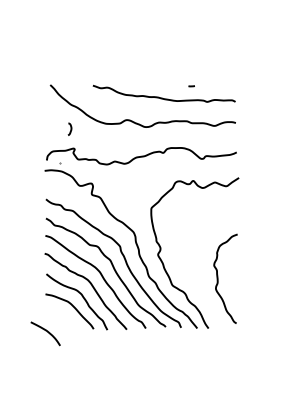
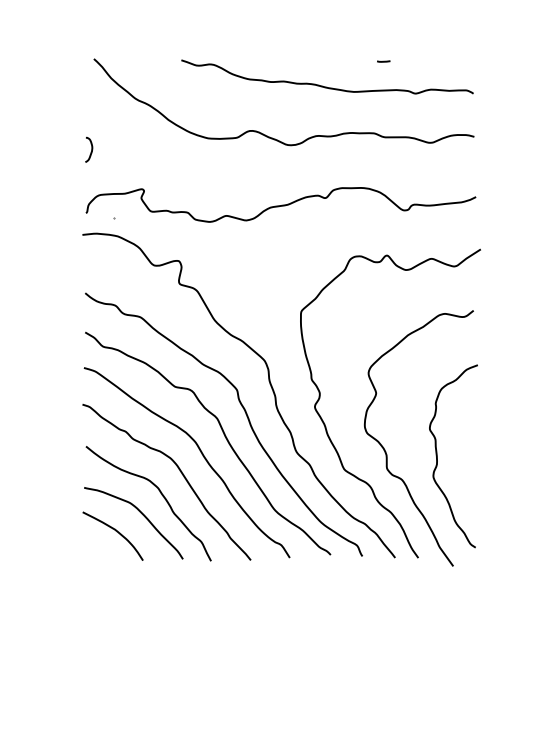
curve: (70, 128) -> (90, 148), moved
curve: (193, 276) -> (387, 451), added
curve: (45, 331) -> (112, 531), moved

